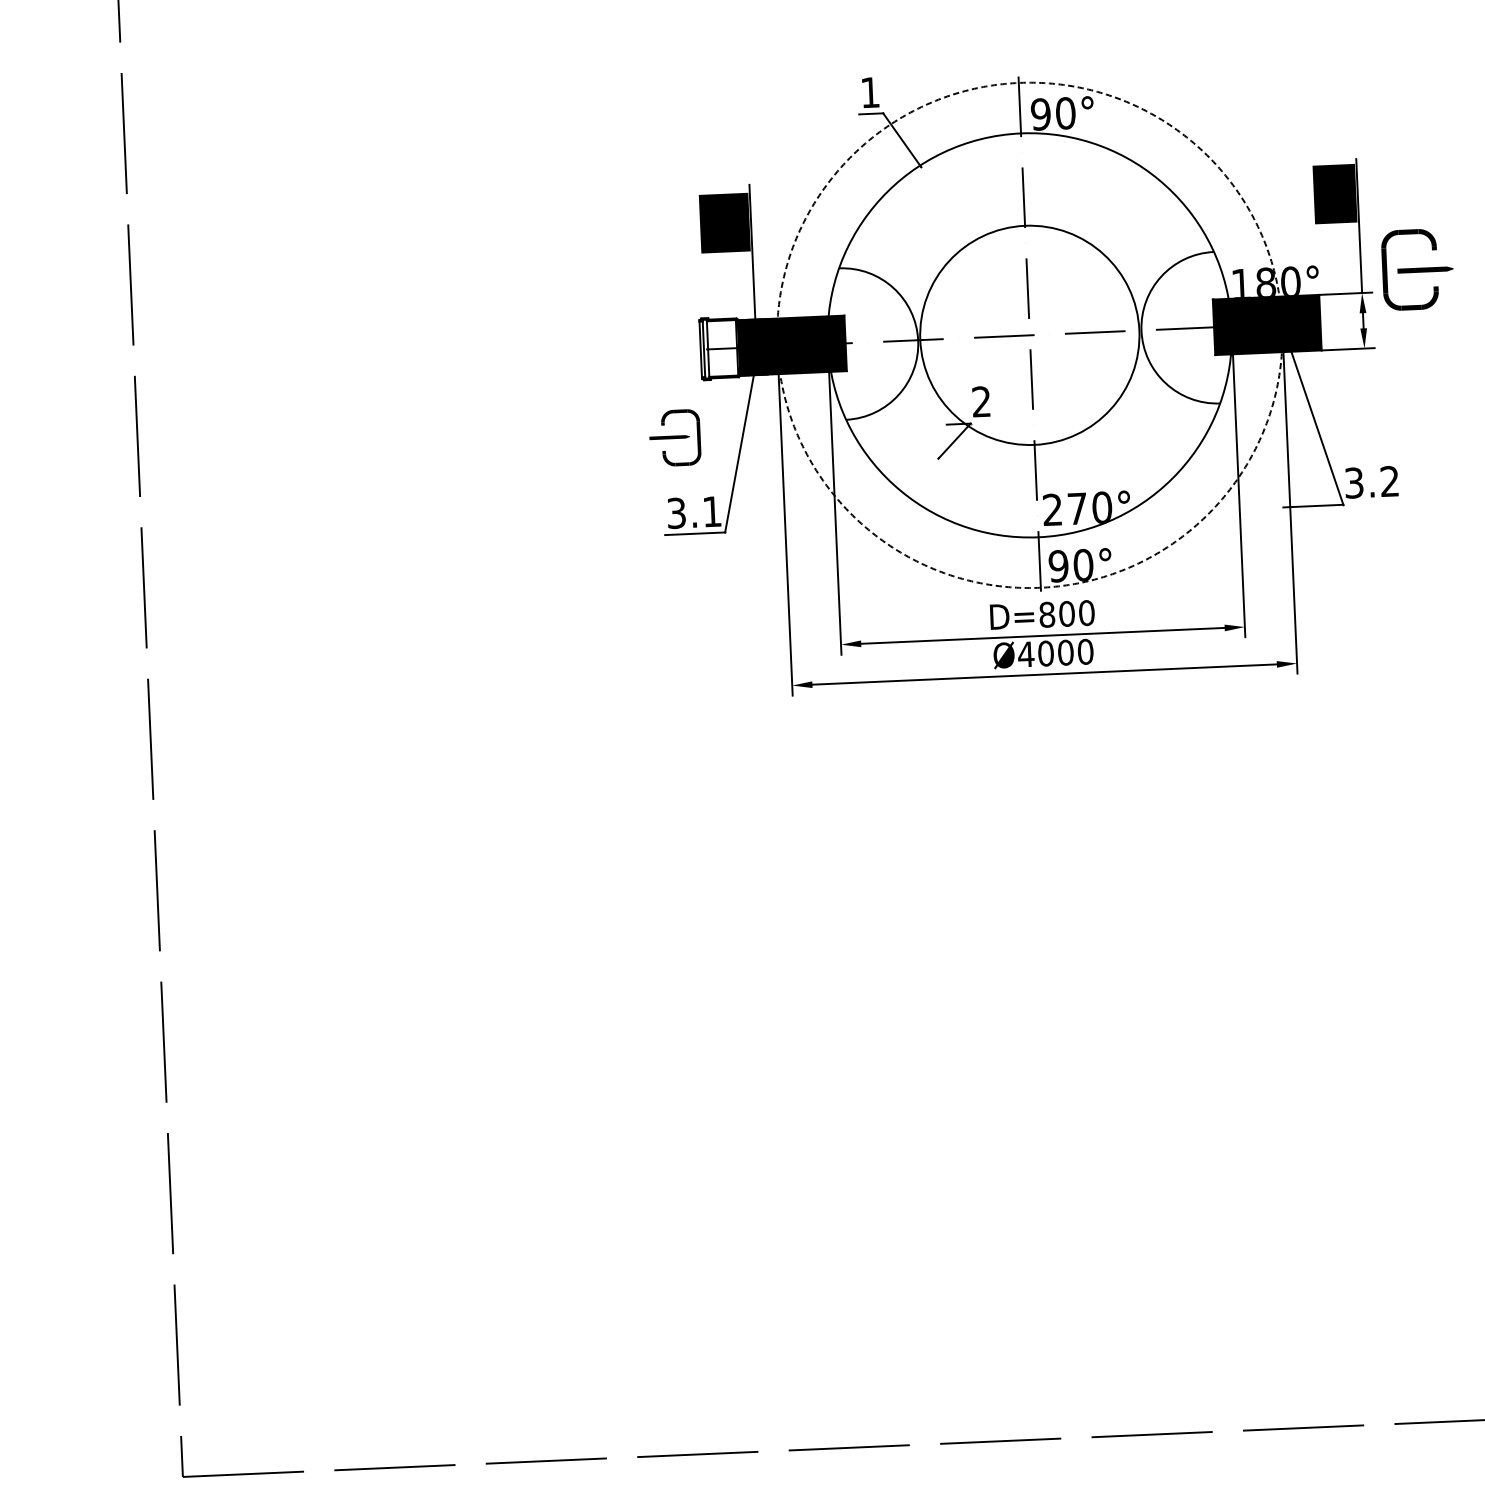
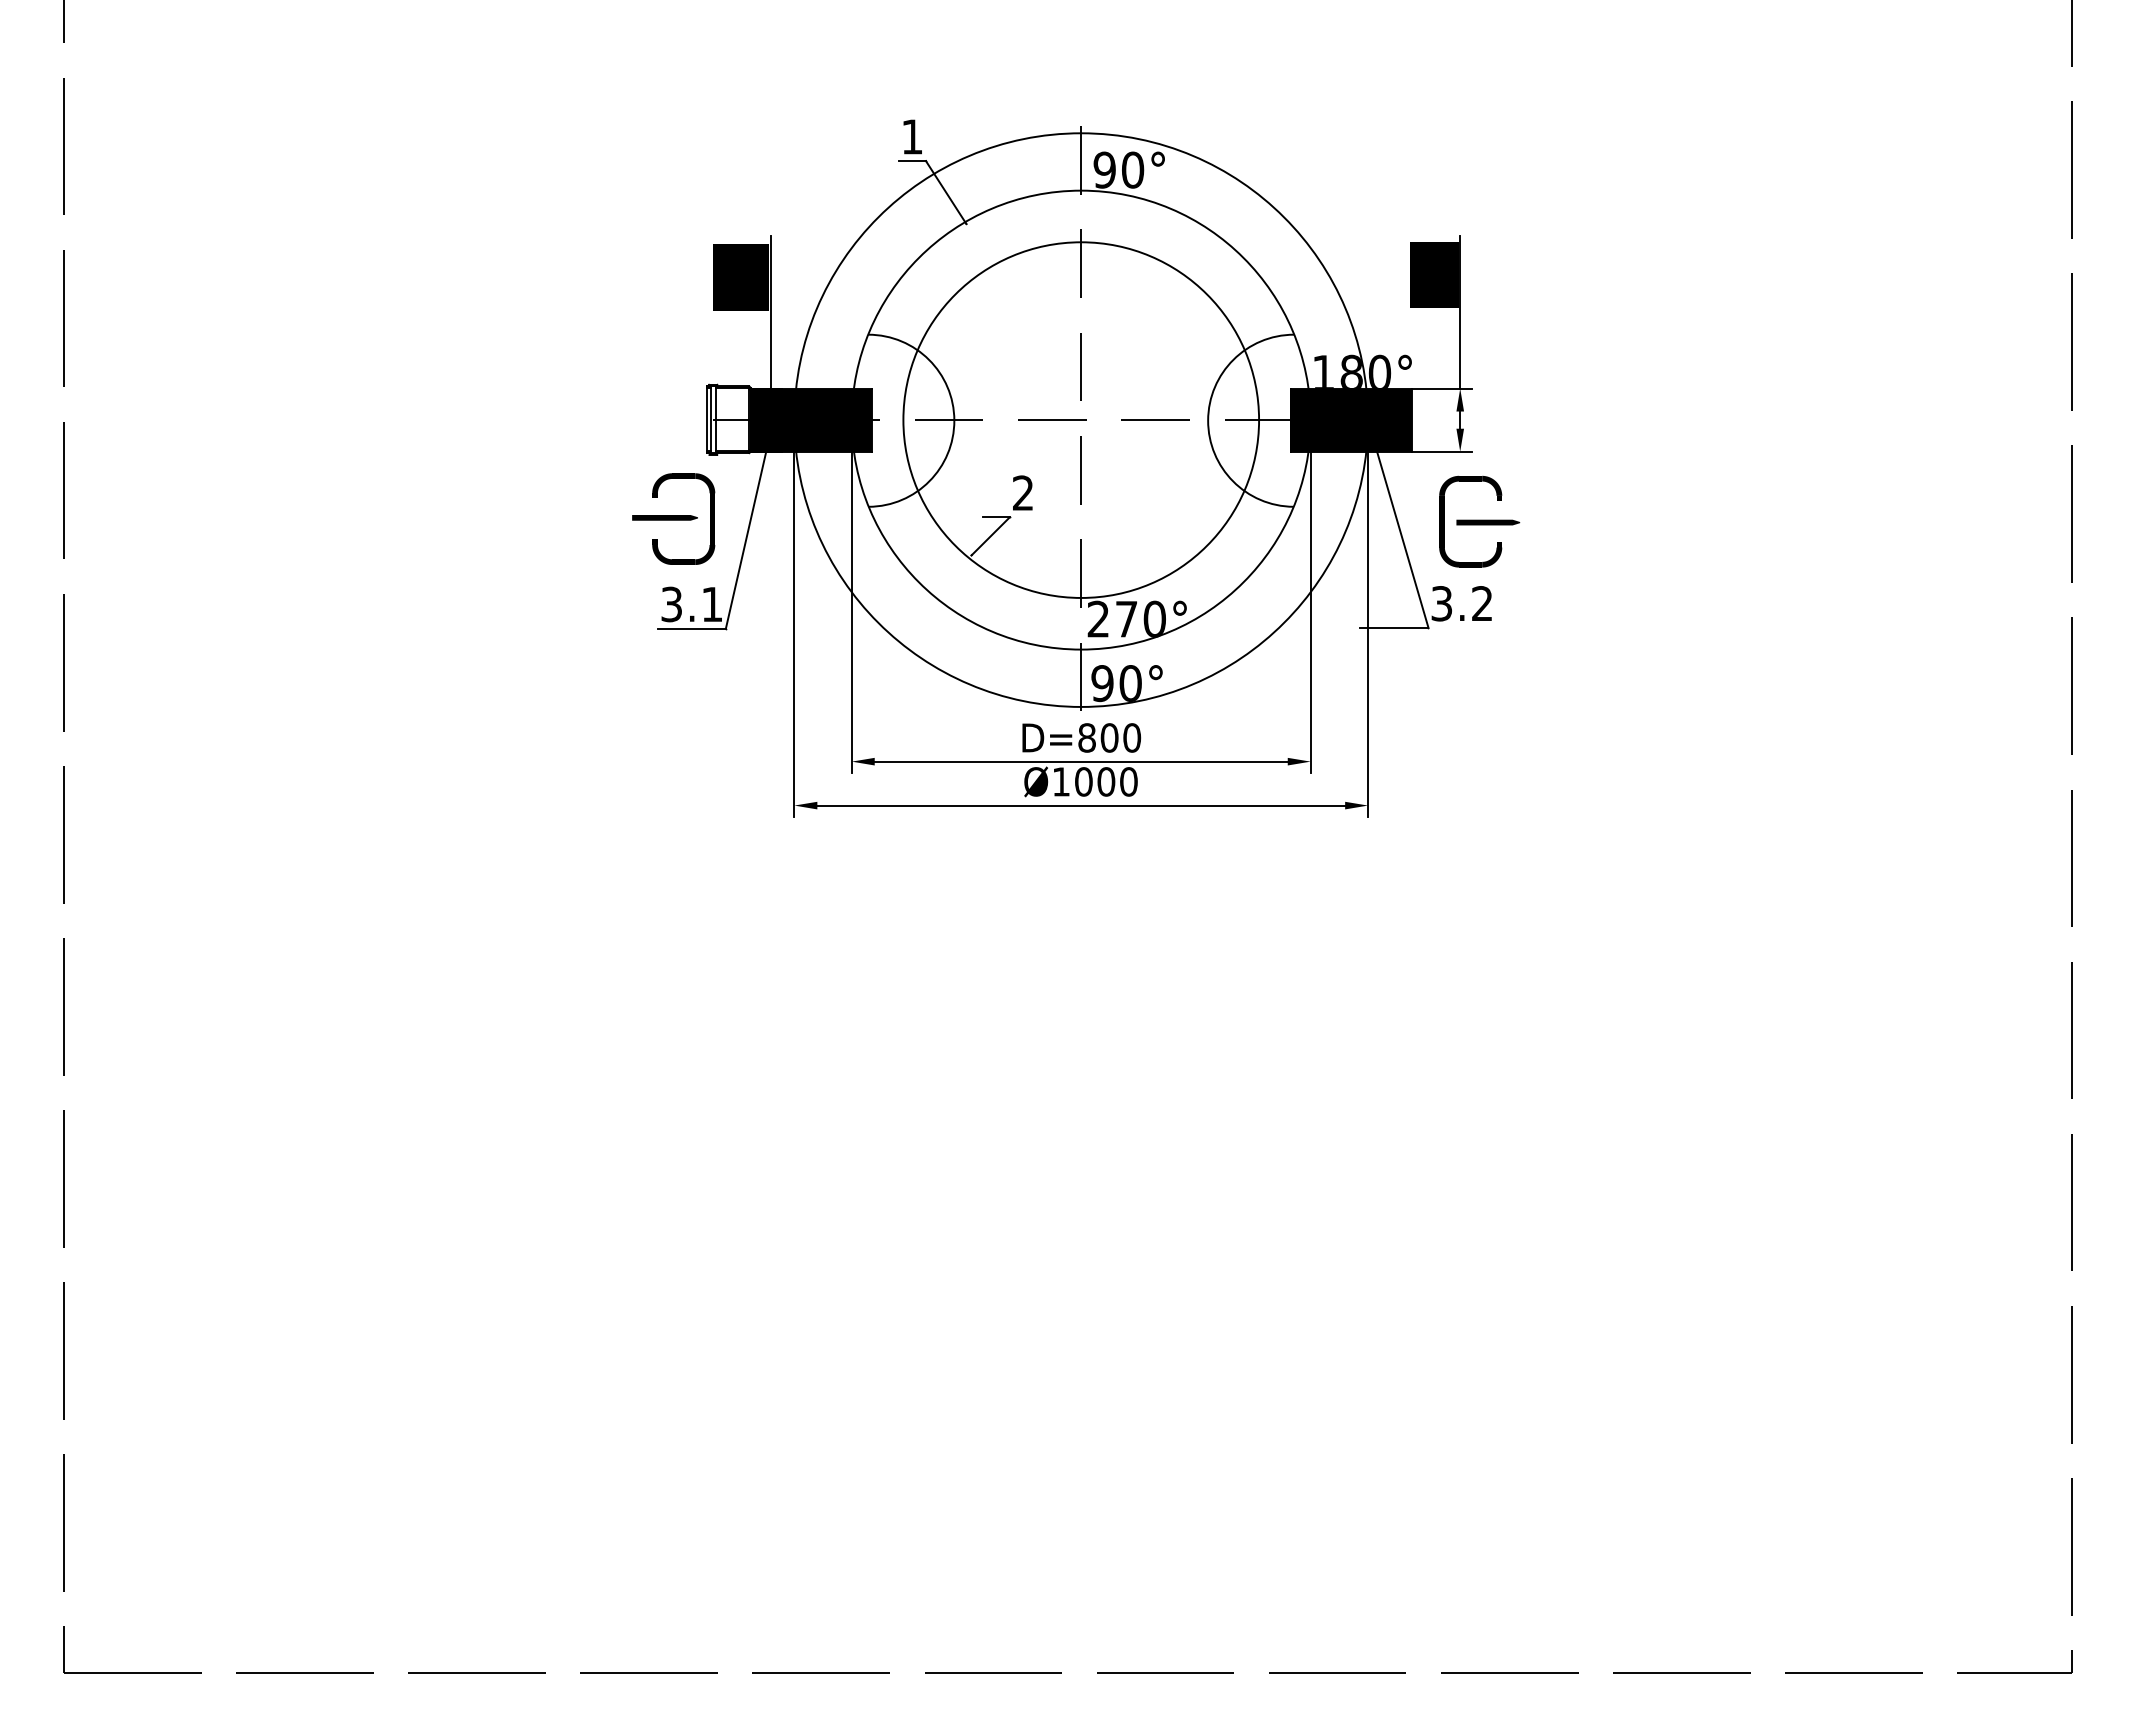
part: (1417, 269) -> (1479, 521), moved
circle: (1030, 334) -> (1081, 419), dashed -> solid
circle: (1030, 334) -> (1081, 419), size x1.43
part: (674, 437) -> (673, 518), size x1.43
text: (1025, 654) -> (1060, 781), Ø4000 -> Ø1000

